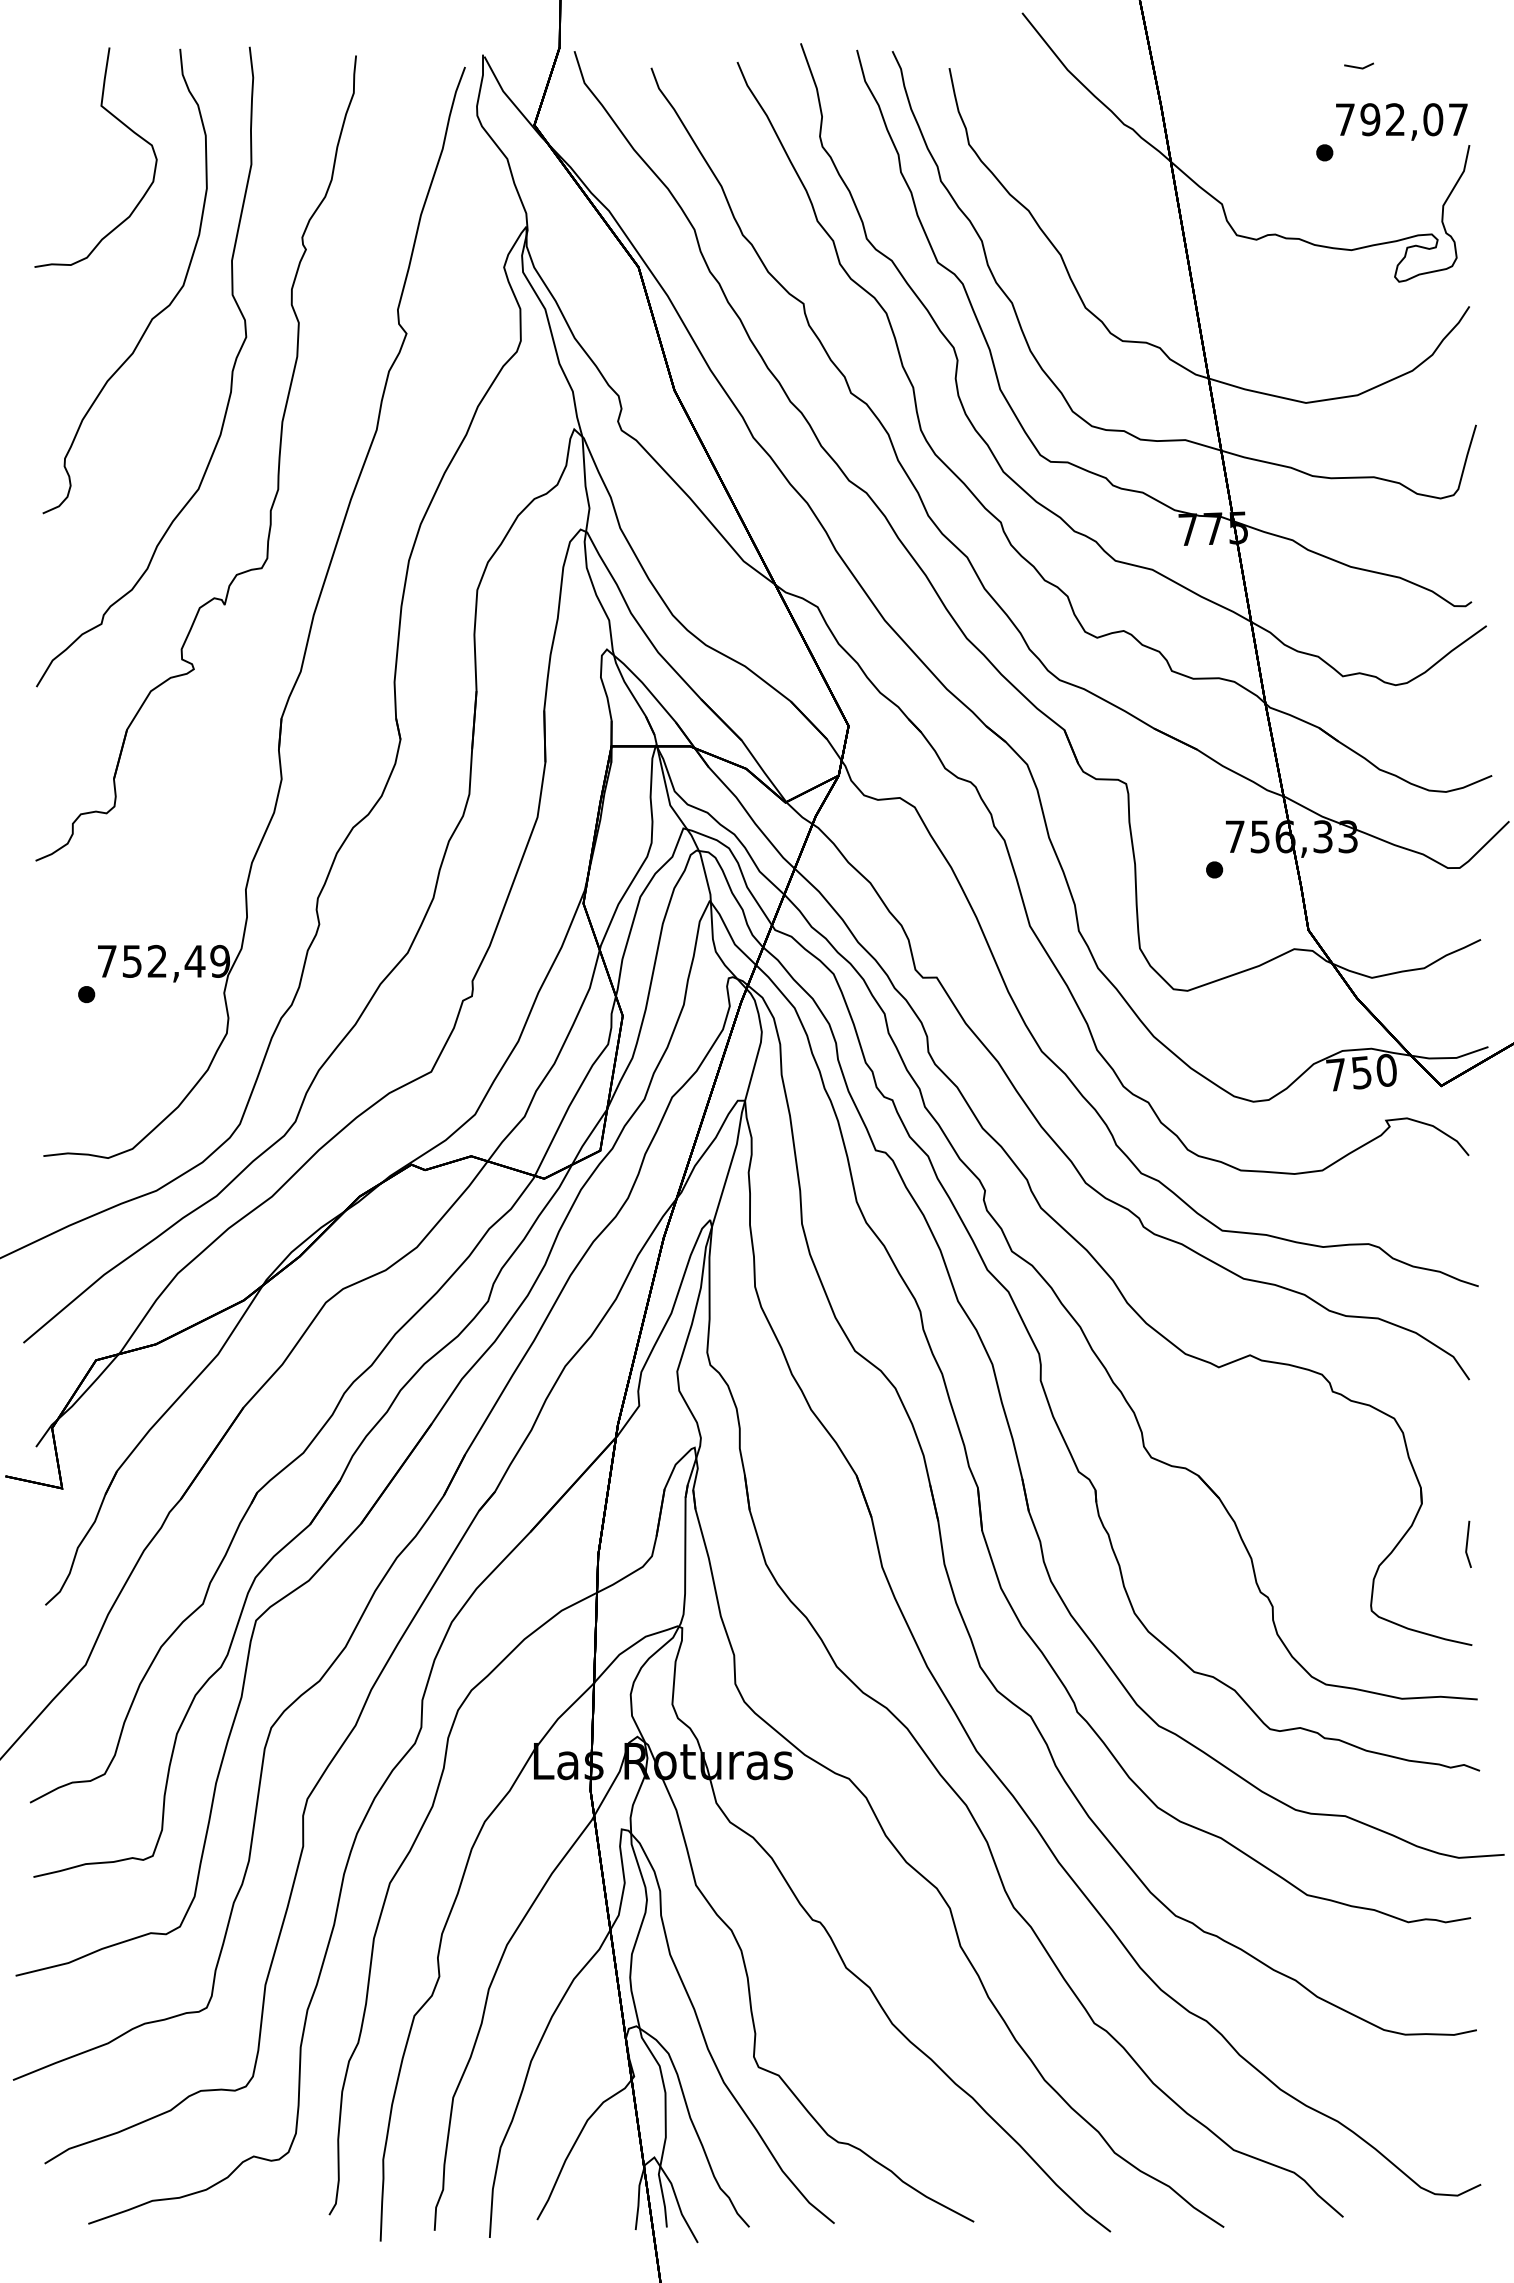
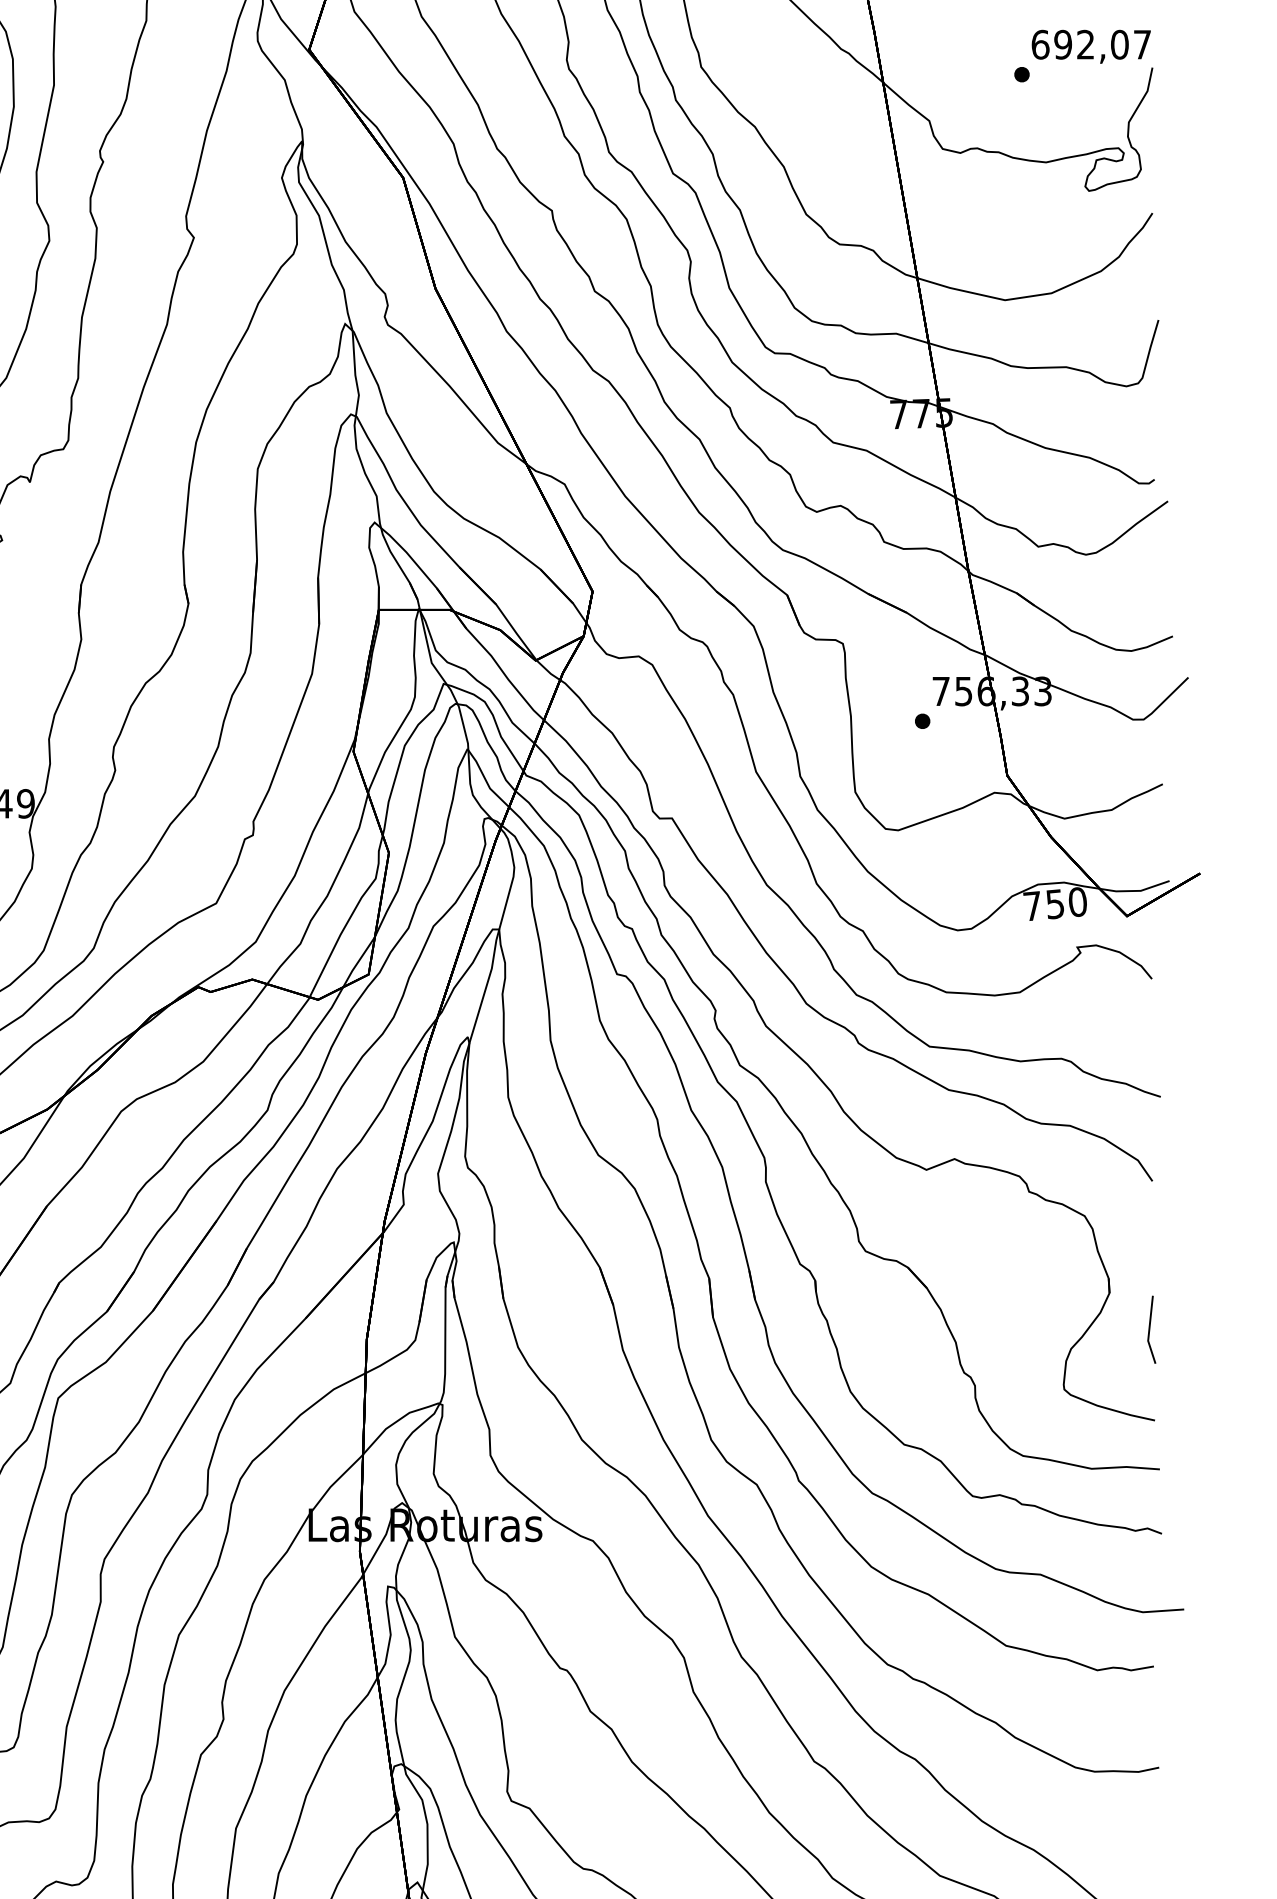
text: (1345, 119) -> (1040, 44), 792,07 -> 692,07
part: (1468, 1543) -> (1151, 1328), size x1.6

